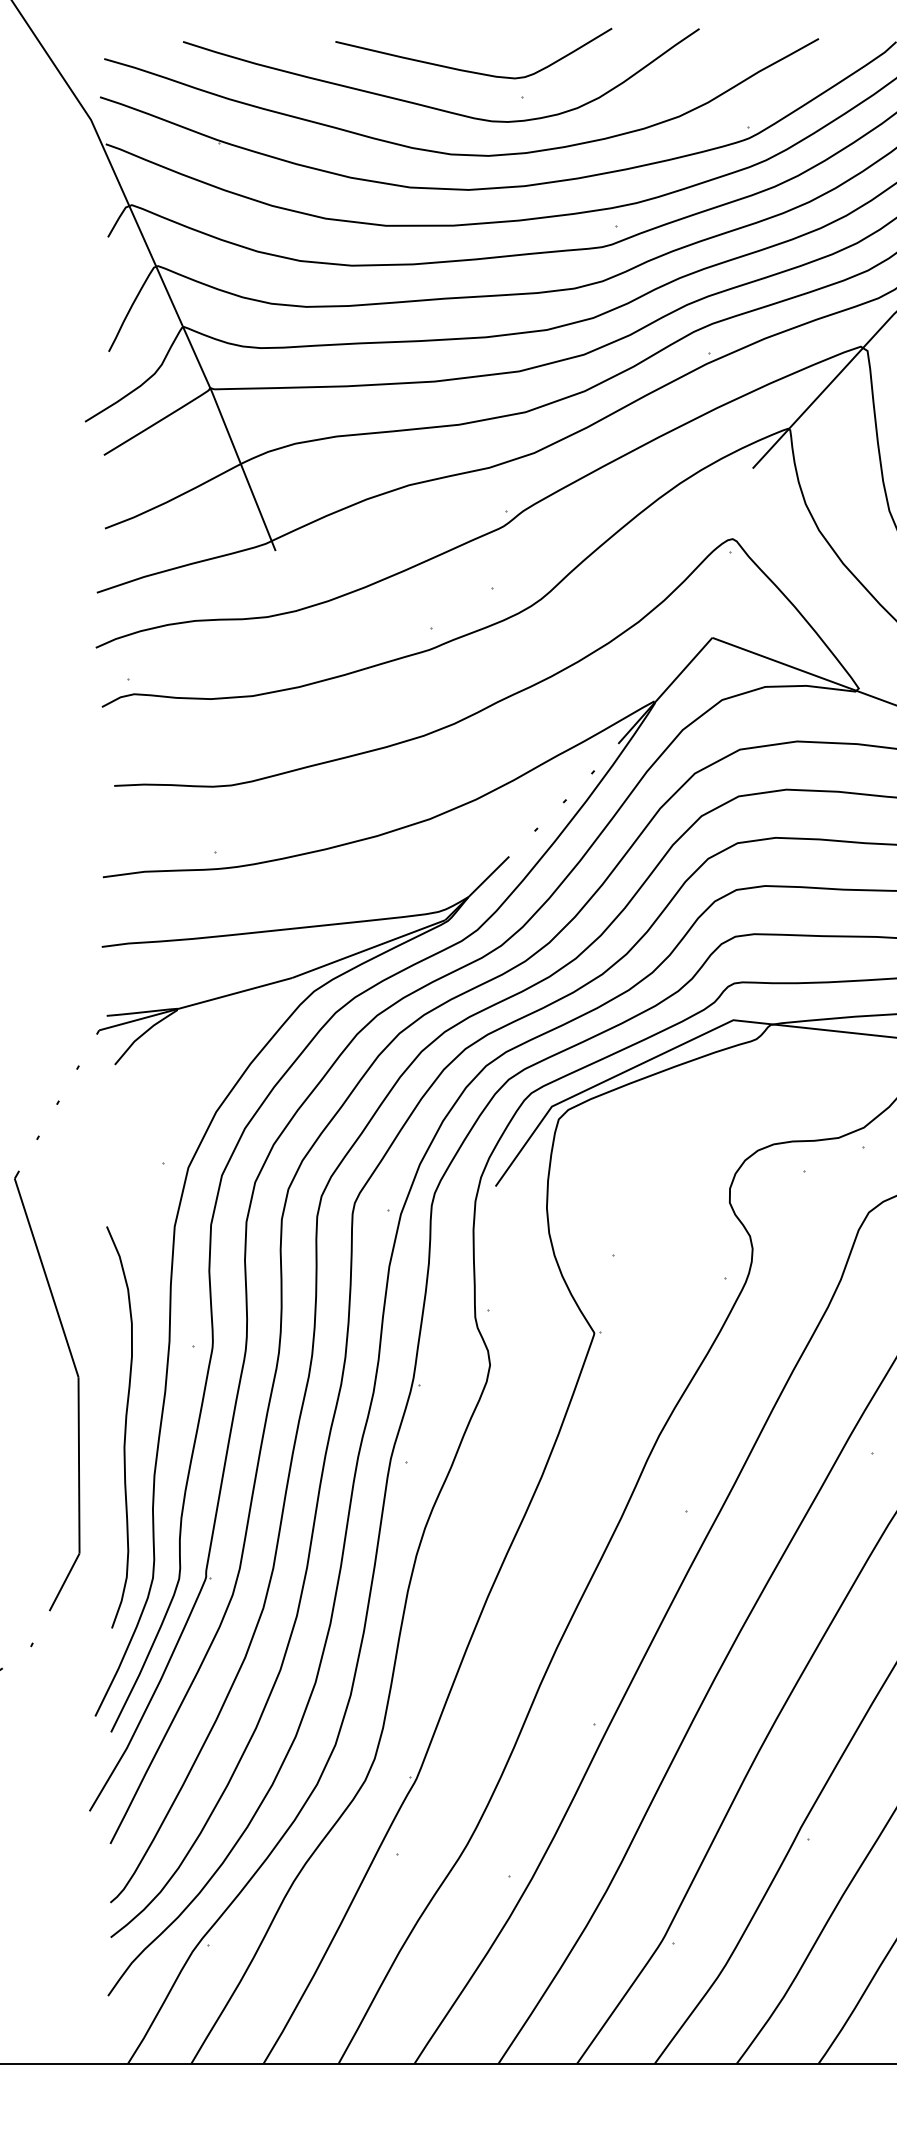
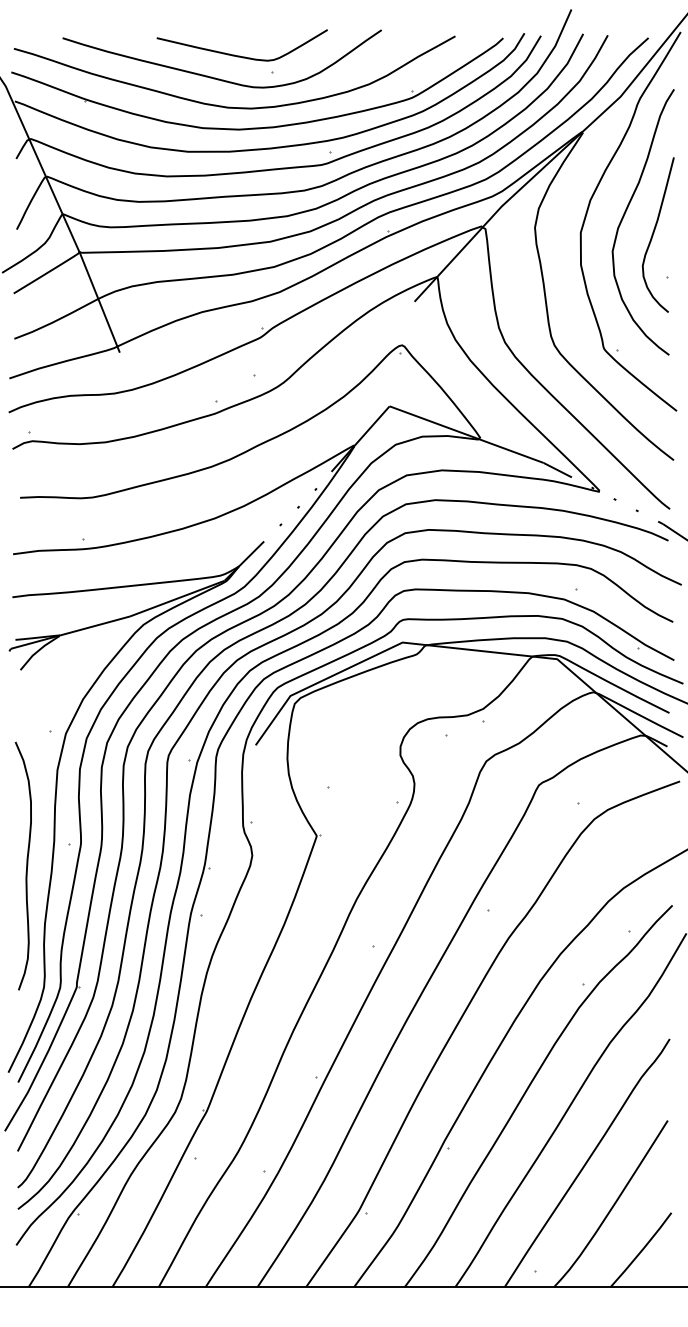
curve: (124, 1426) -> (26, 865), moved

